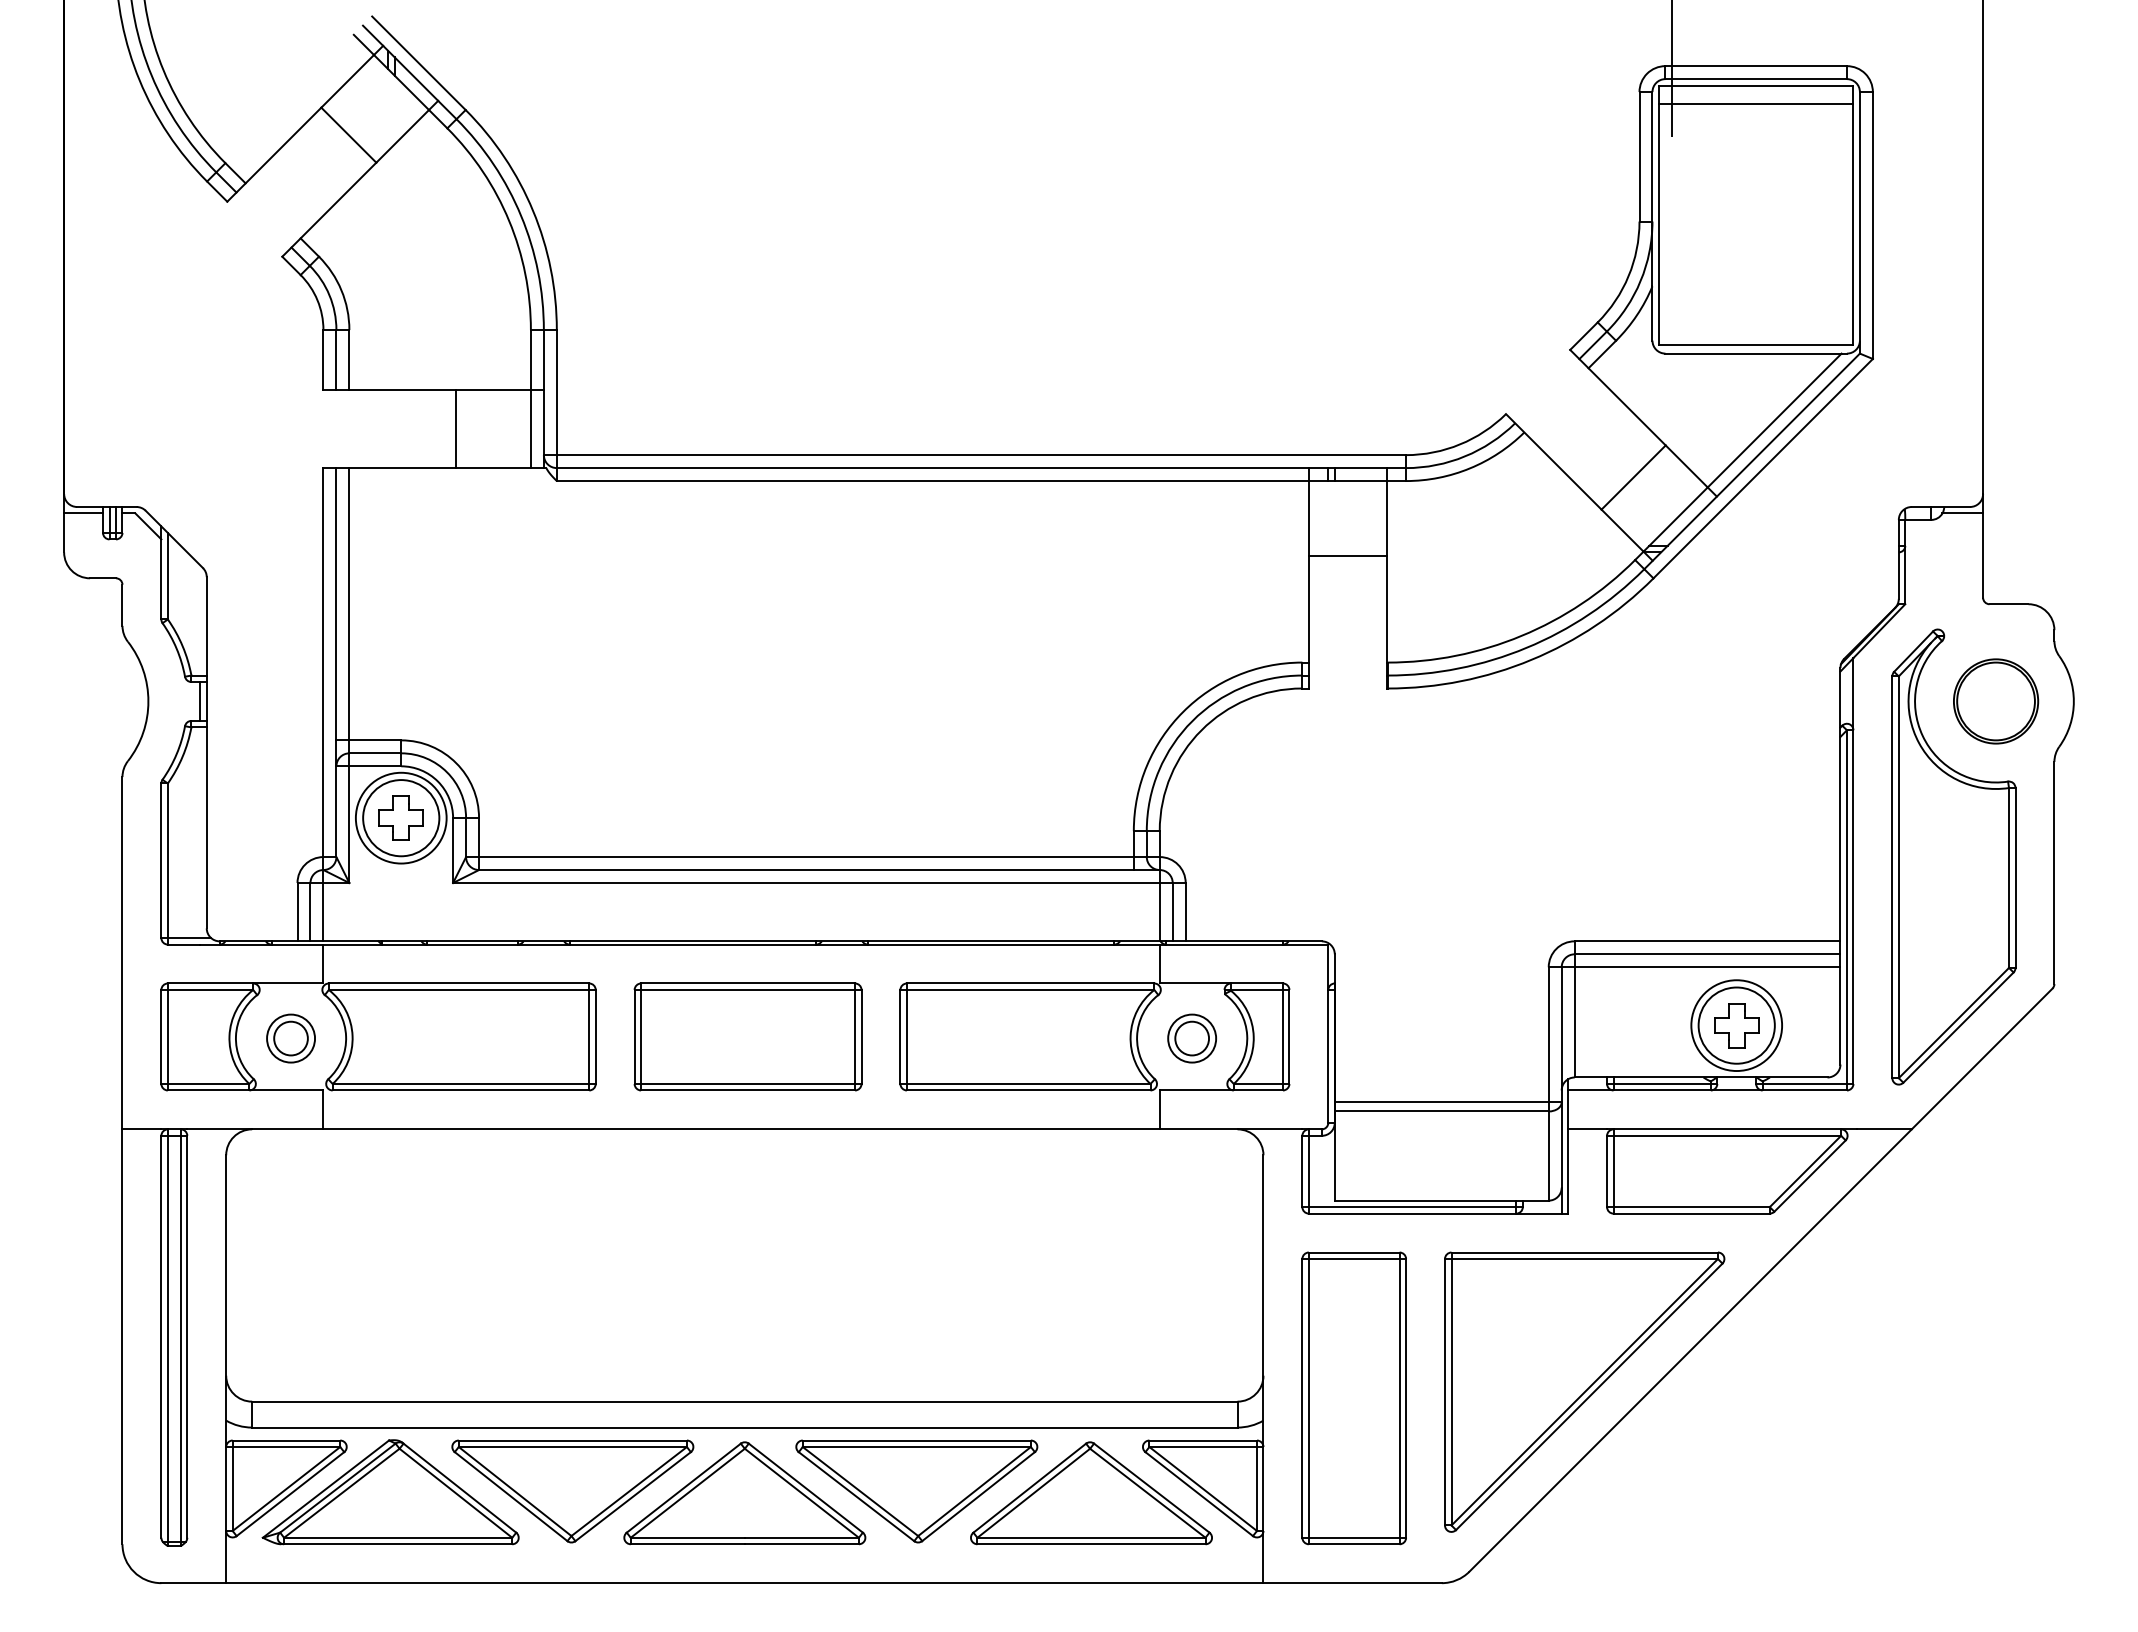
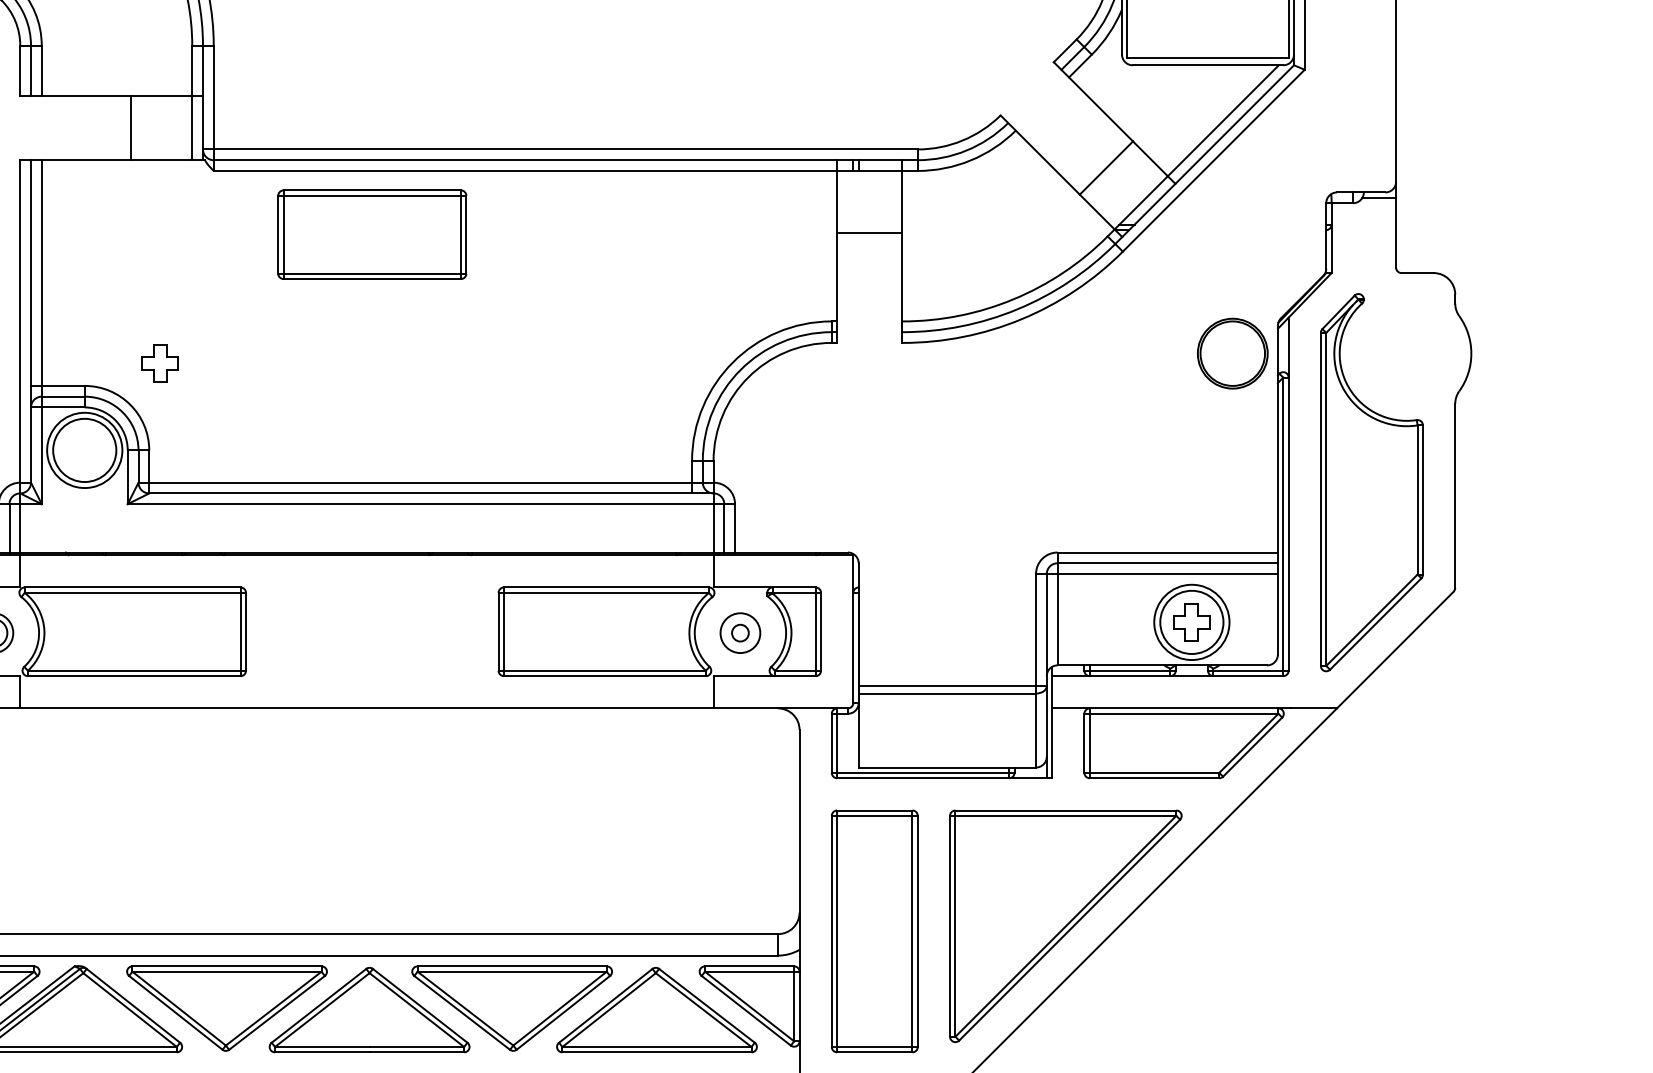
part: (1996, 701) -> (1233, 353), moved
part: (400, 817) -> (159, 362), moved
part: (747, 1036) -> (371, 234), moved
circle: (1192, 1038) -> (740, 633), size x0.6

